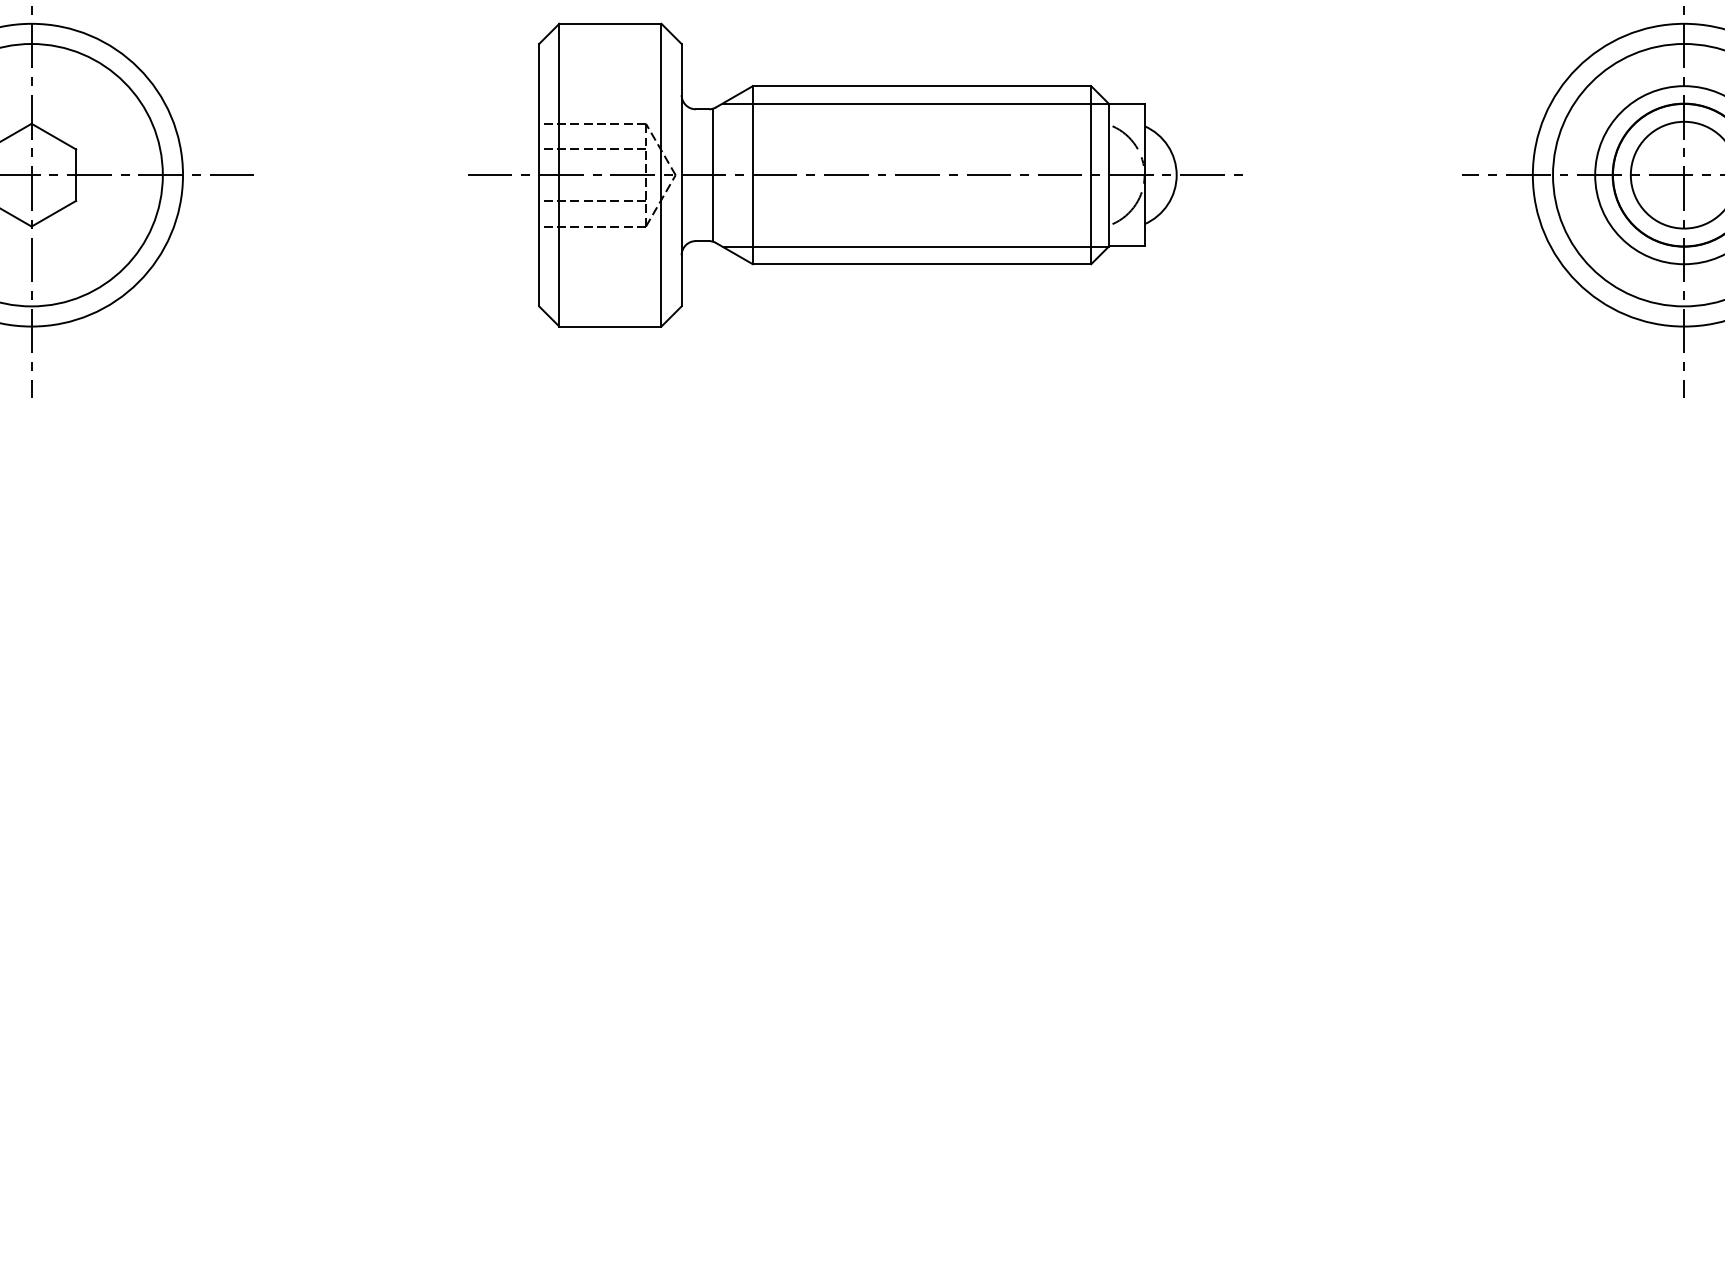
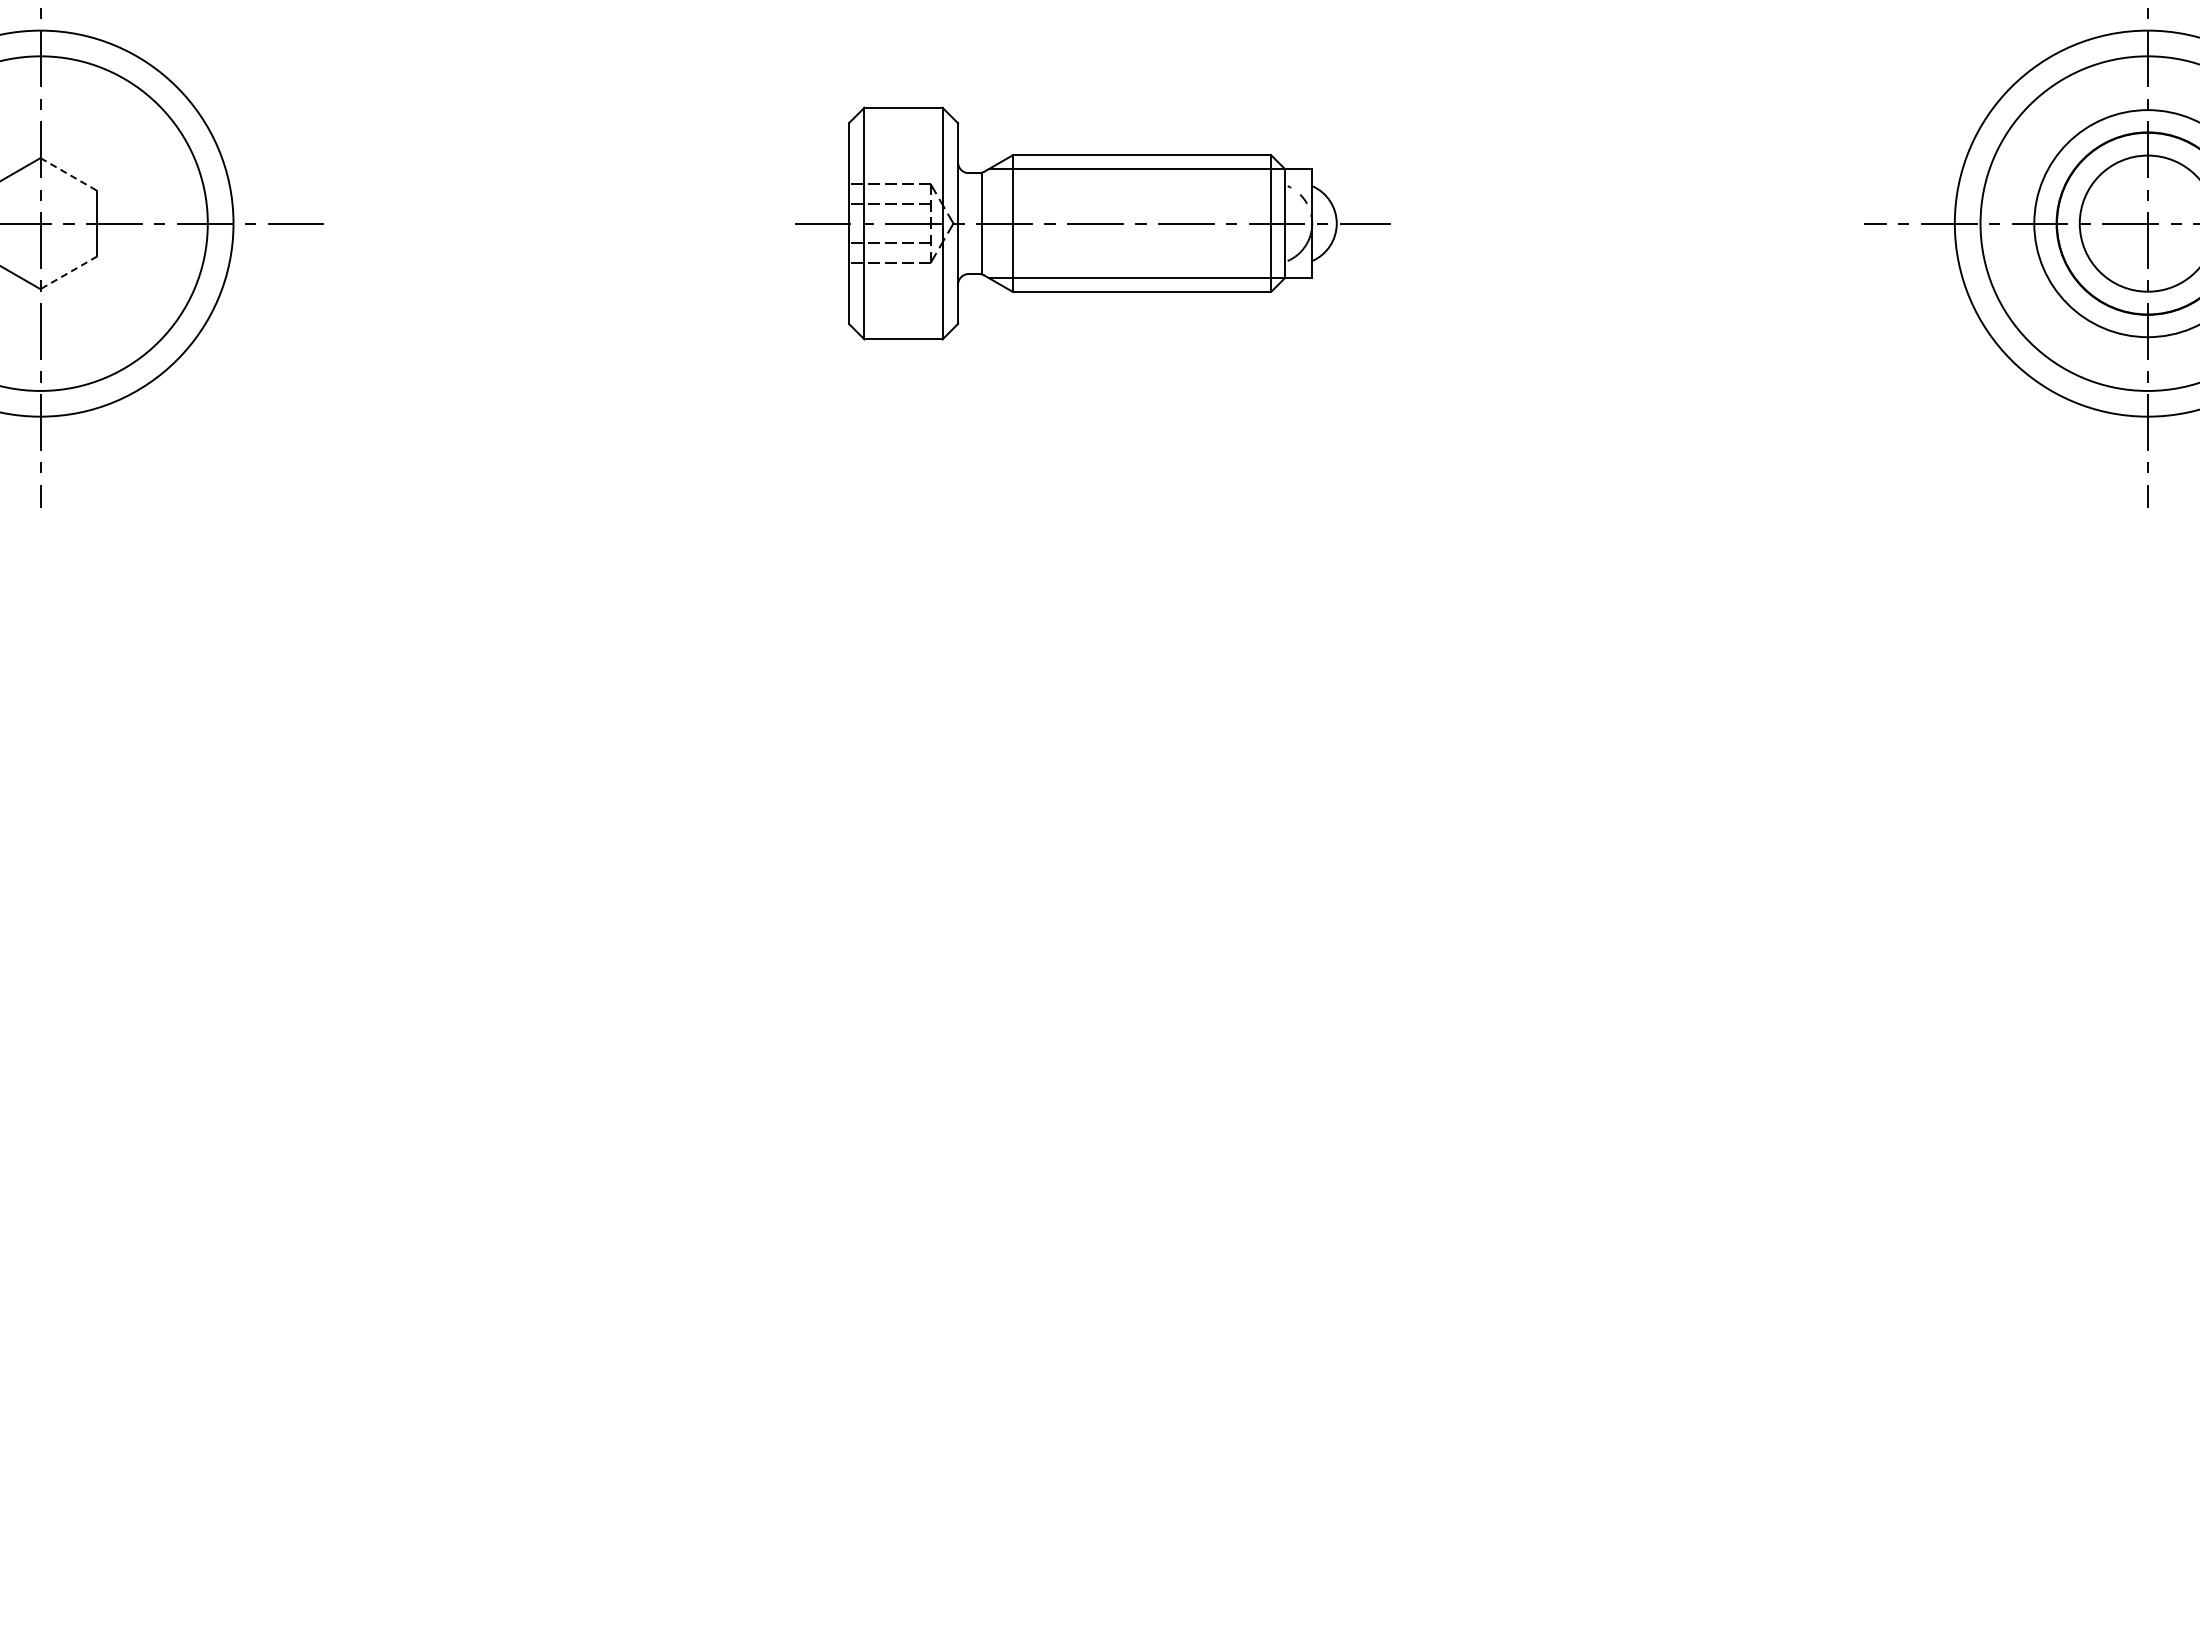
line: (53, 136) -> (68, 174), solid -> dashed
part: (855, 175) -> (1090, 223), size x0.6
line: (53, 213) -> (68, 272), solid -> dashed

